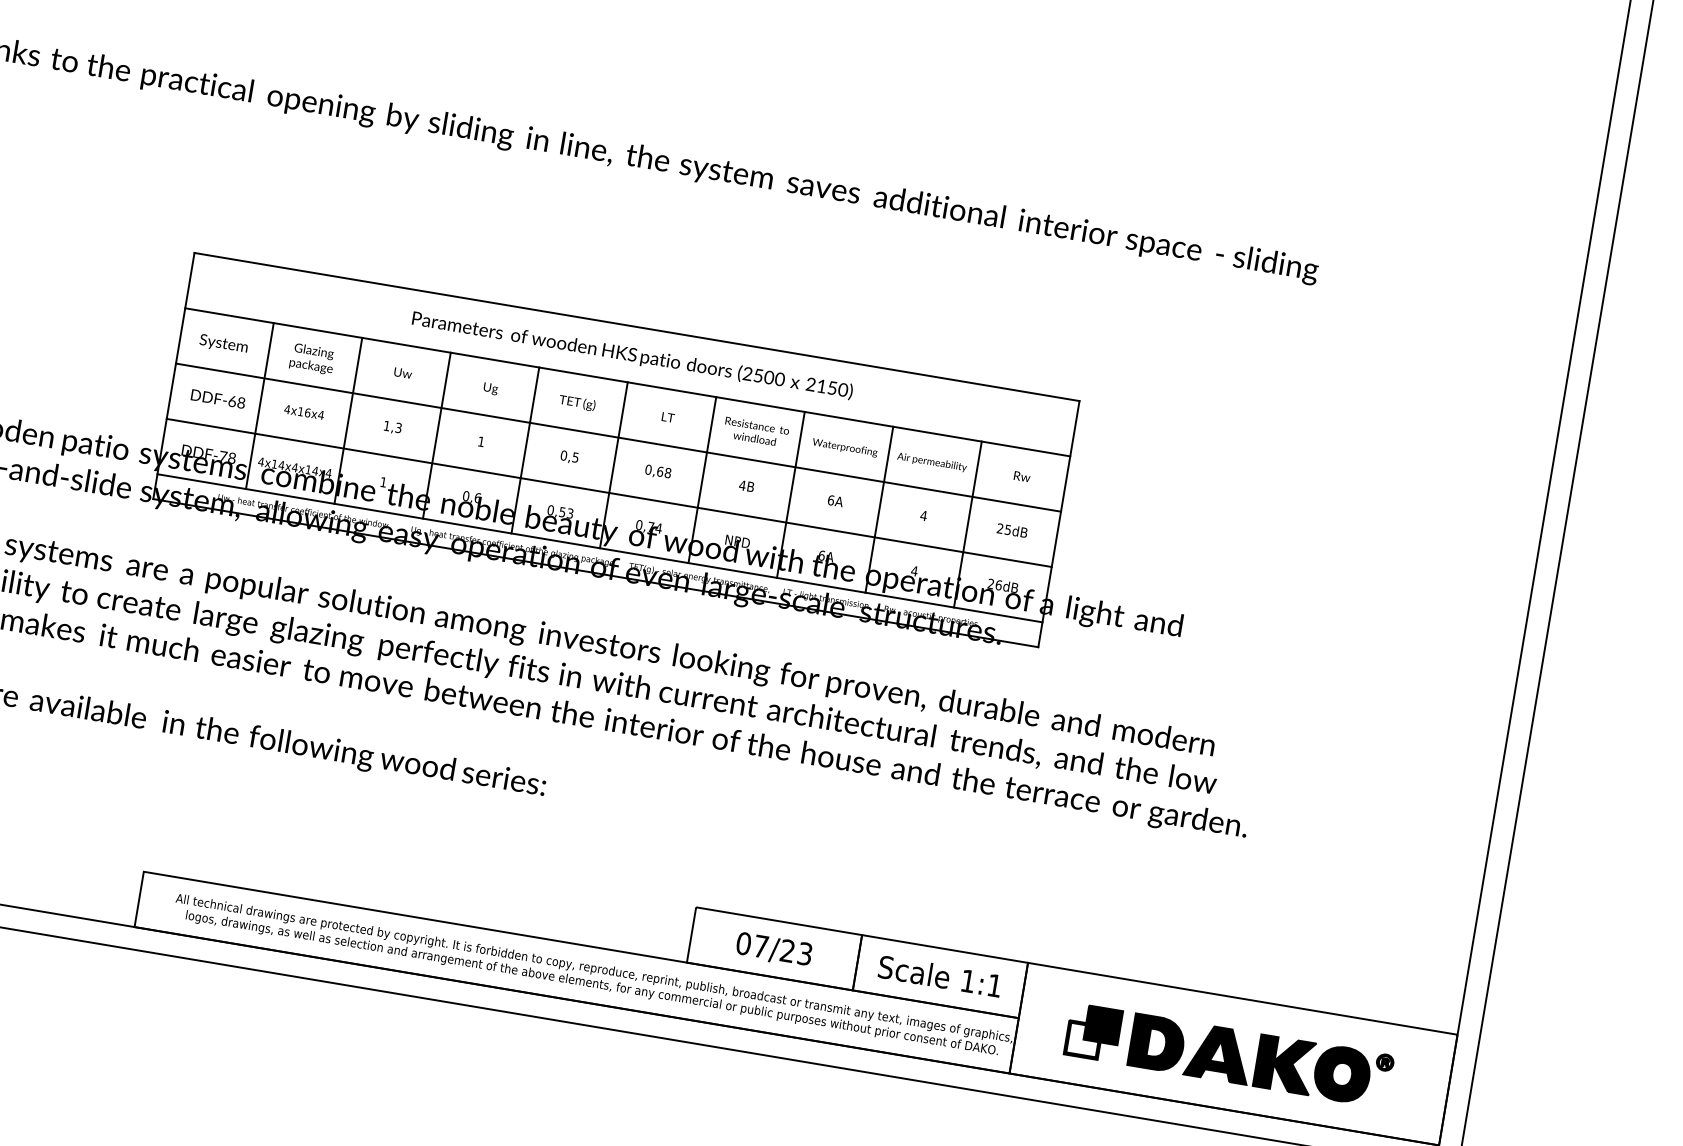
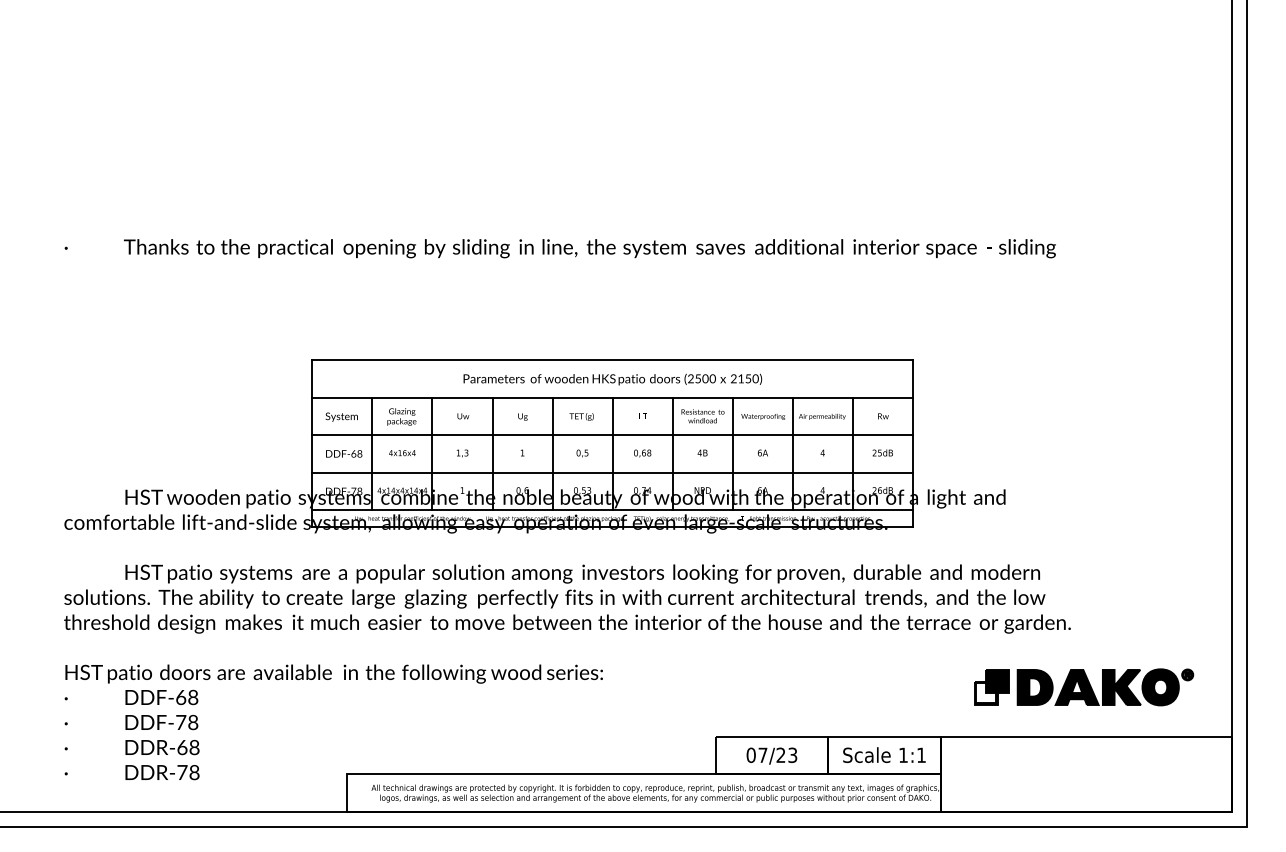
part: (1229, 1055) -> (1084, 687), moved

